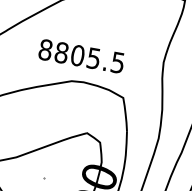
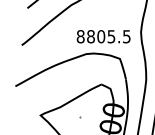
text: (81, 55) -> (103, 36), moved

